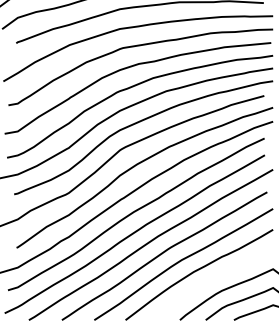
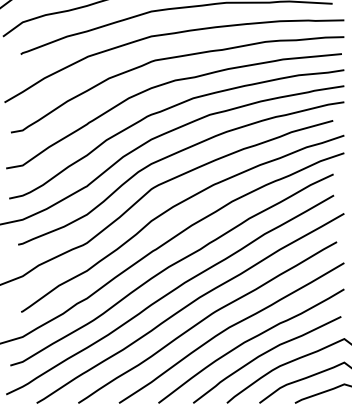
curve: (209, 281) -> (264, 354), added

